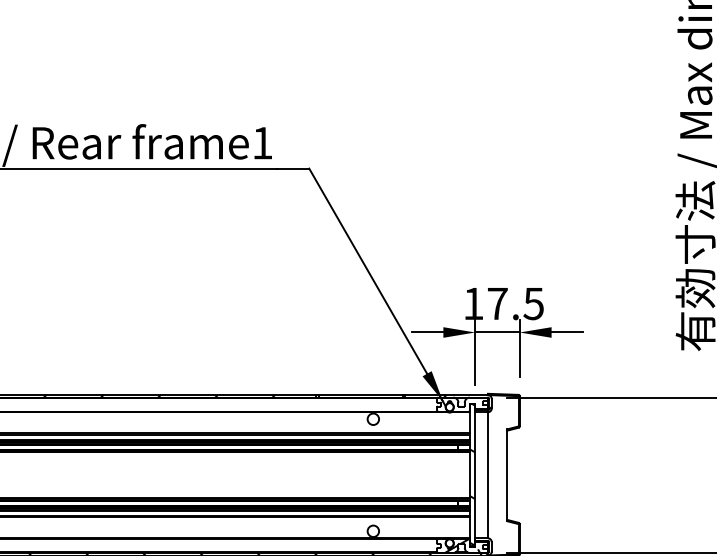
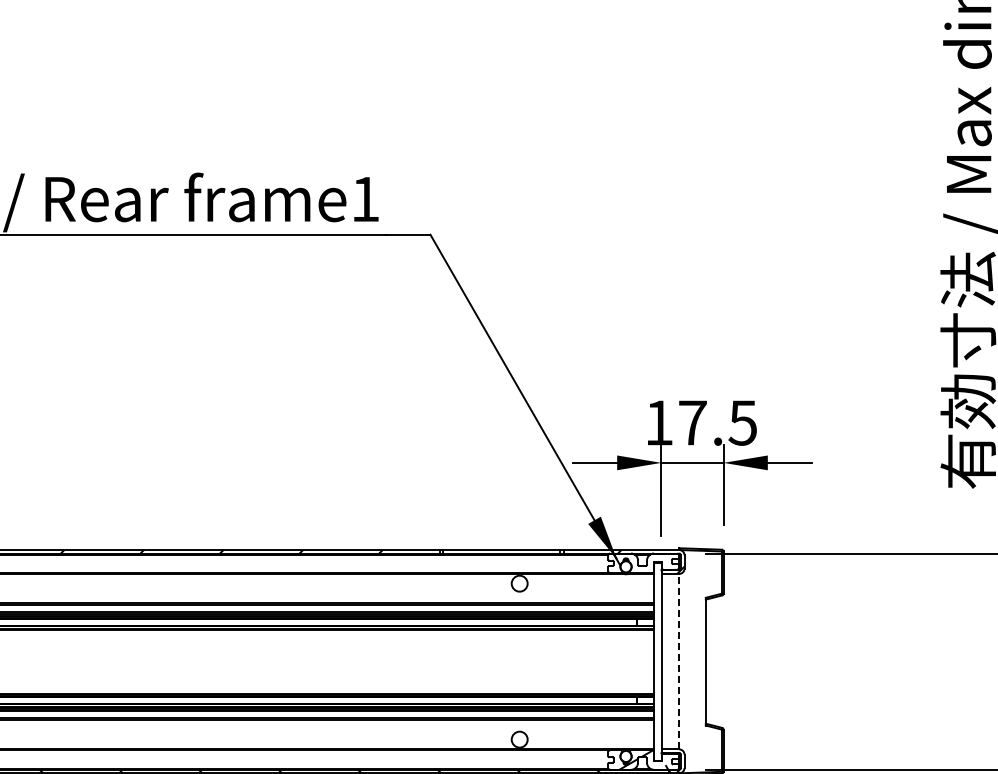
hatch: (472, 474) -> (657, 660), removed
line: (488, 475) -> (679, 661), solid -> dashed

